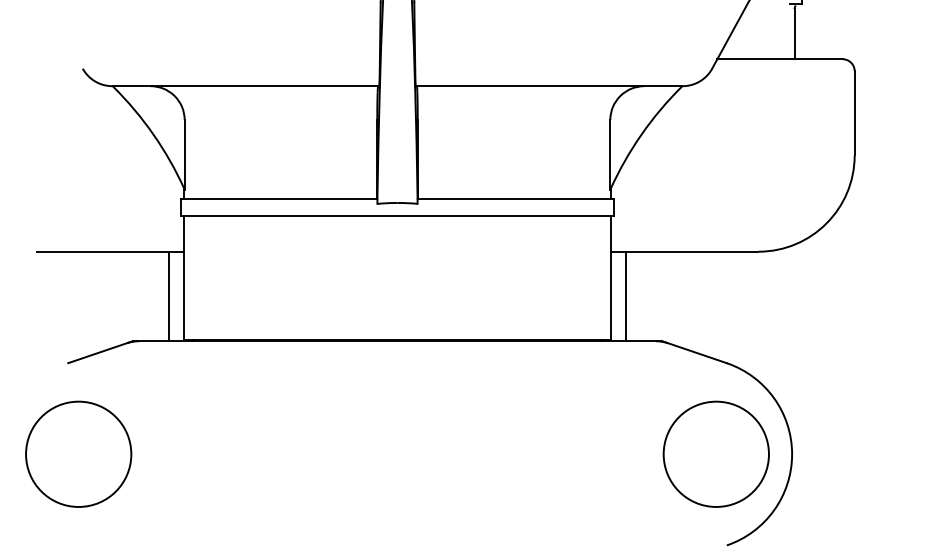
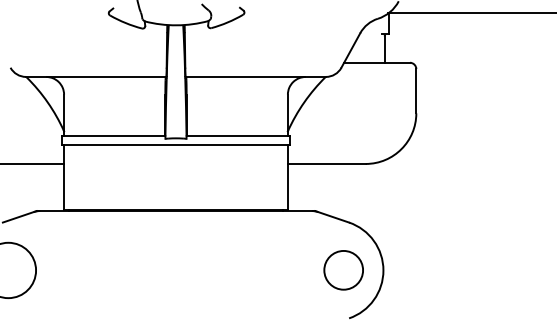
line: (168, 296) -> (55, 187), removed
line: (626, 296) -> (296, 187), removed
circle: (716, 452) -> (343, 269), size x0.7

